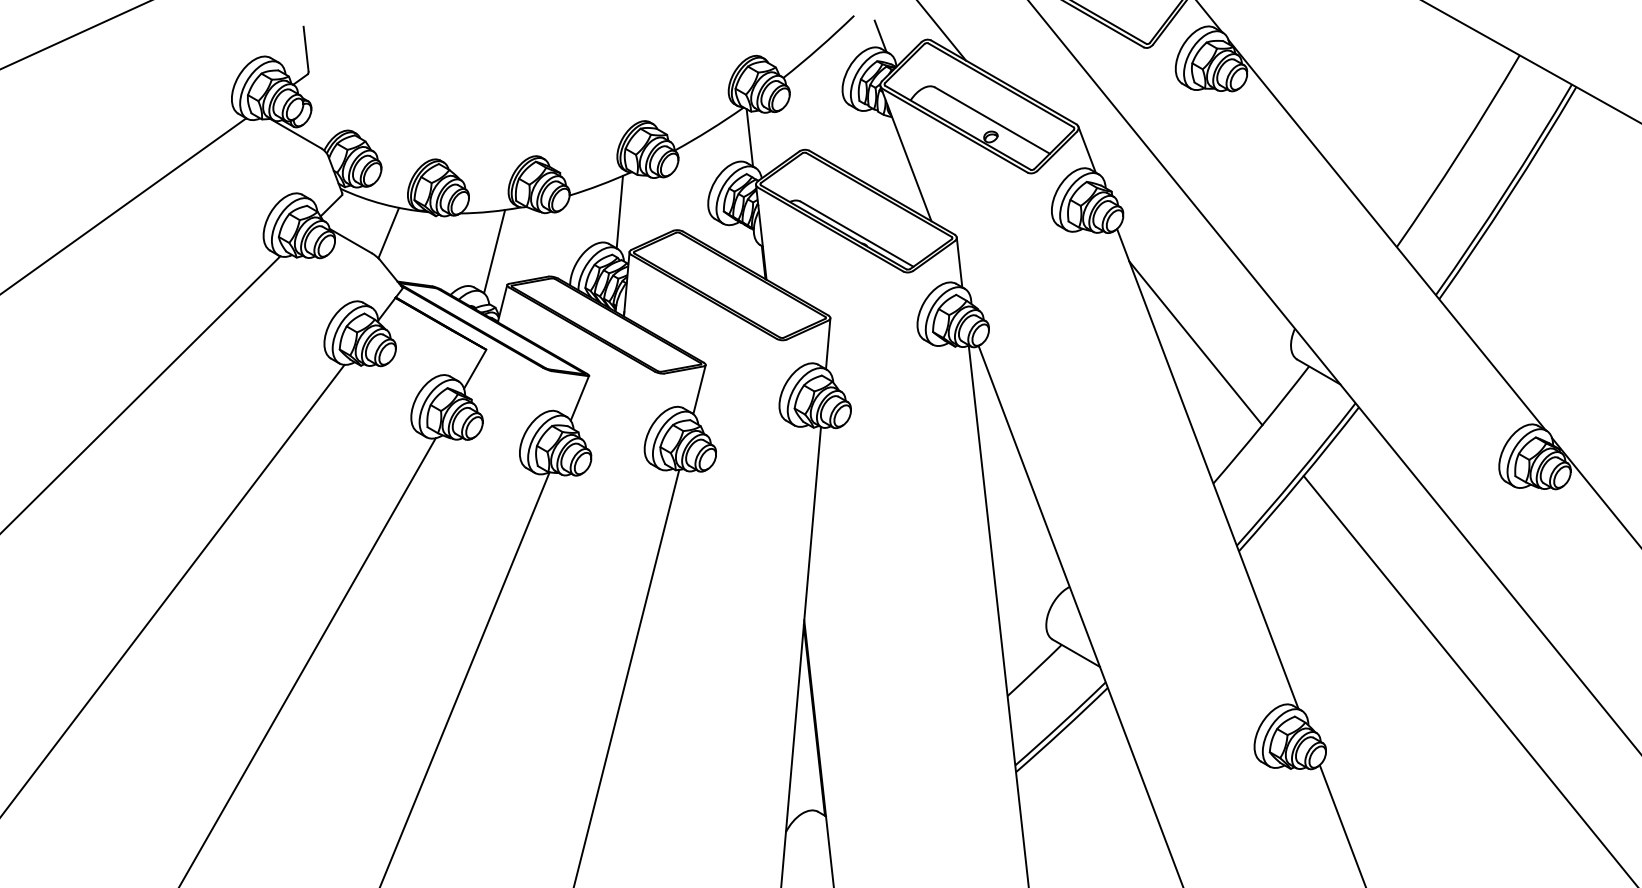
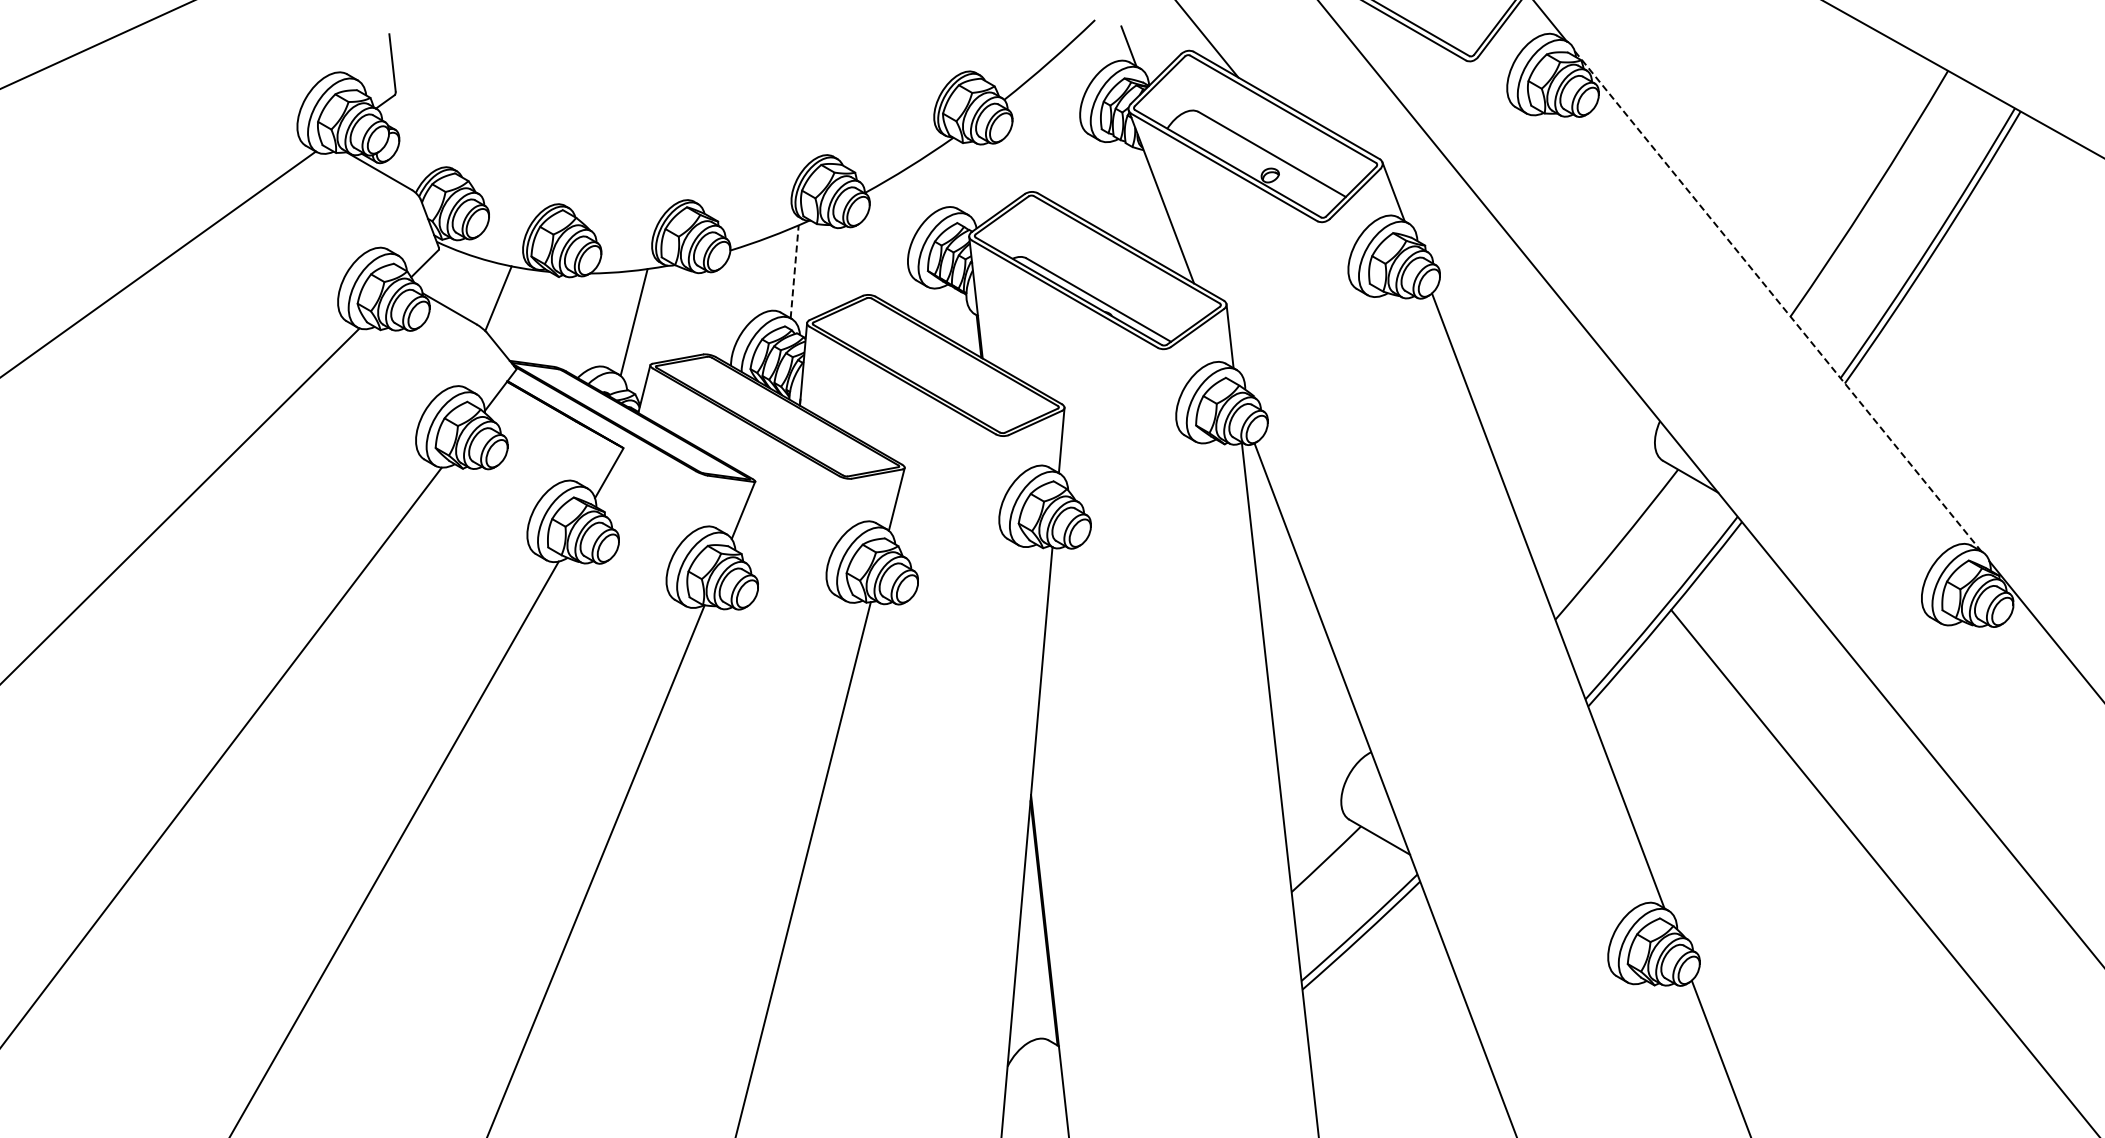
line: (750, 137) -> (961, 176), removed
line: (619, 211) -> (794, 271), solid -> dashed
line: (1387, 235) -> (1778, 301), solid -> dashed
line: (1195, 342) -> (1532, 439), removed

